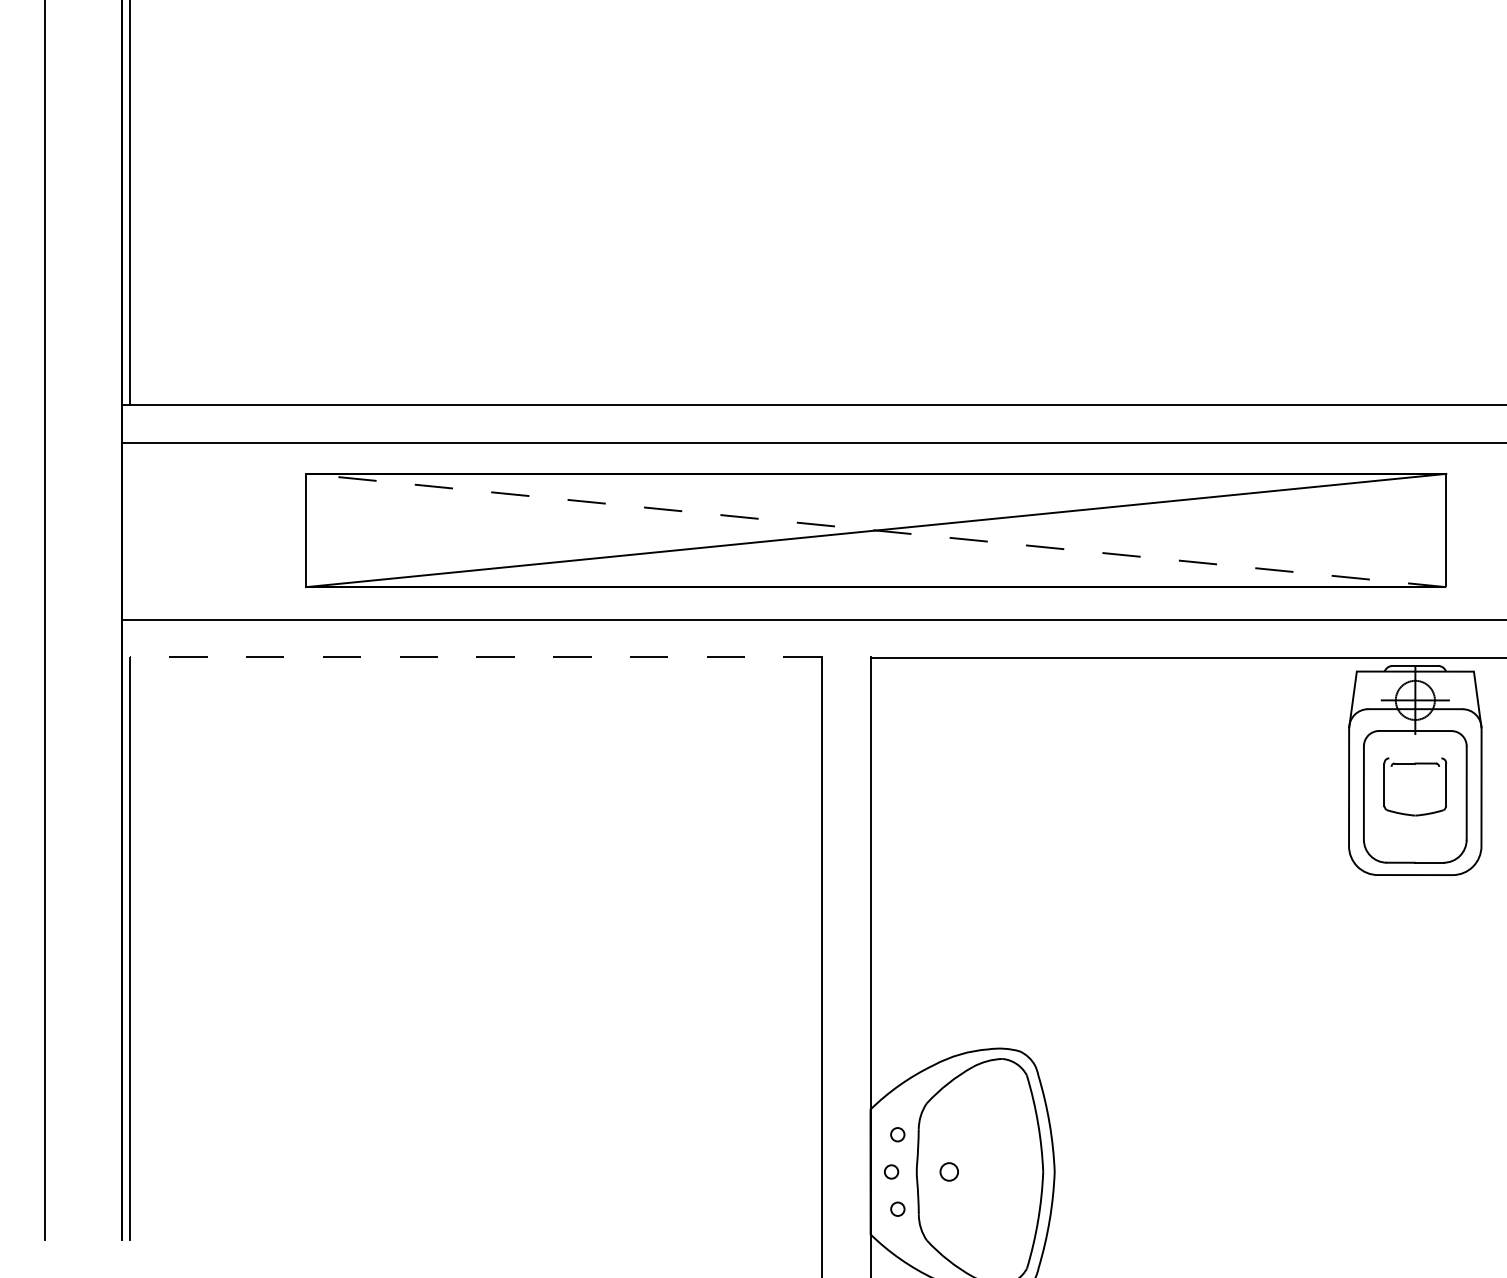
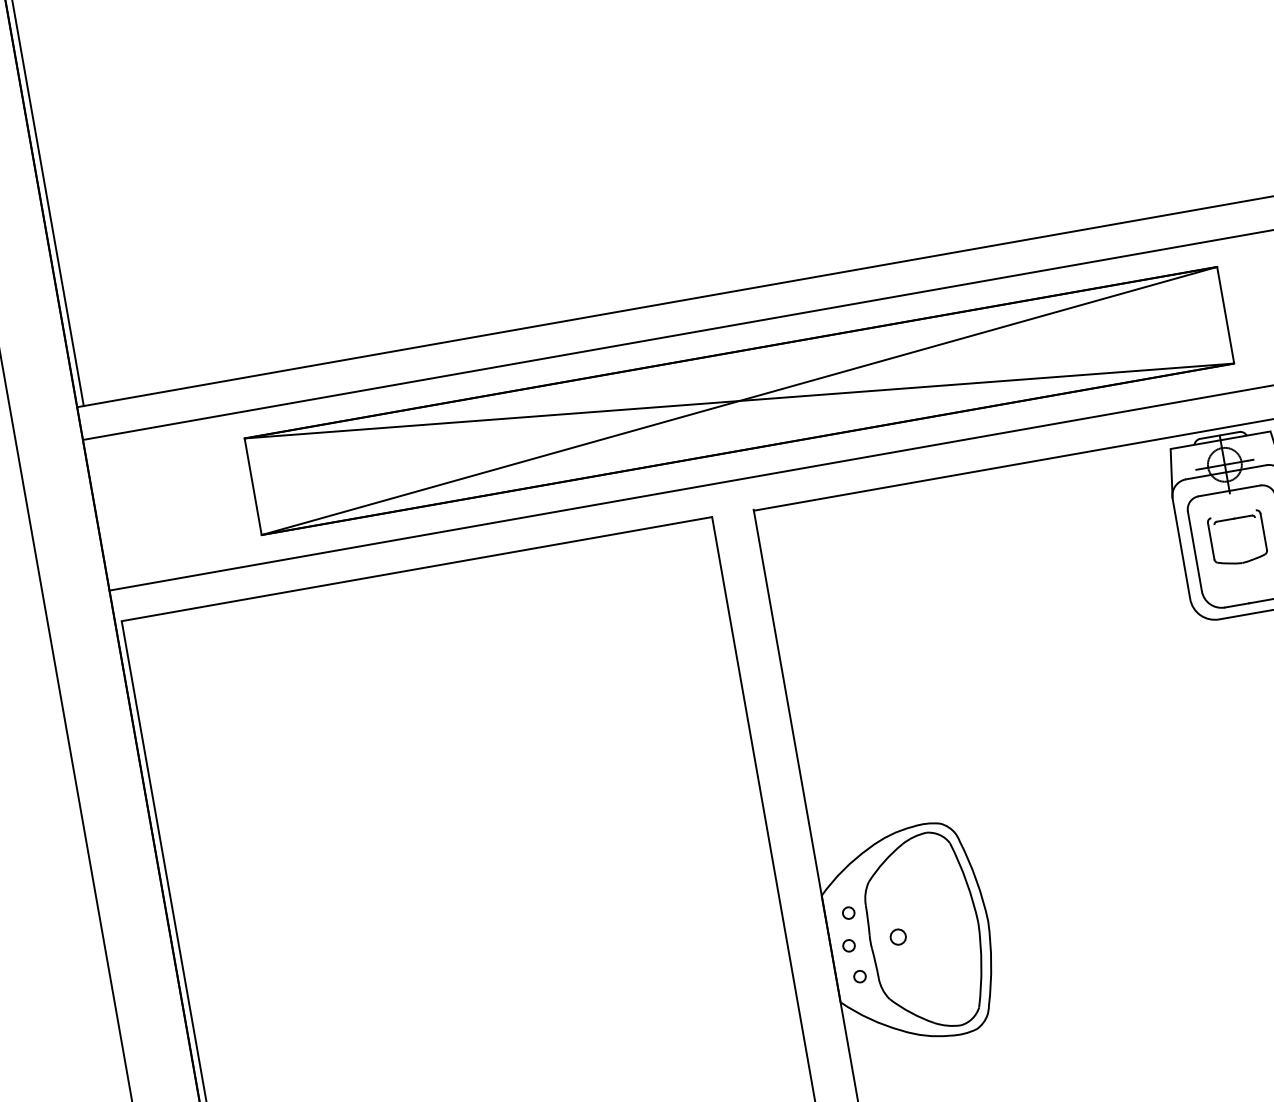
line: (876, 530) -> (739, 400), dashed -> solid
line: (475, 657) -> (416, 569), dashed -> solid

